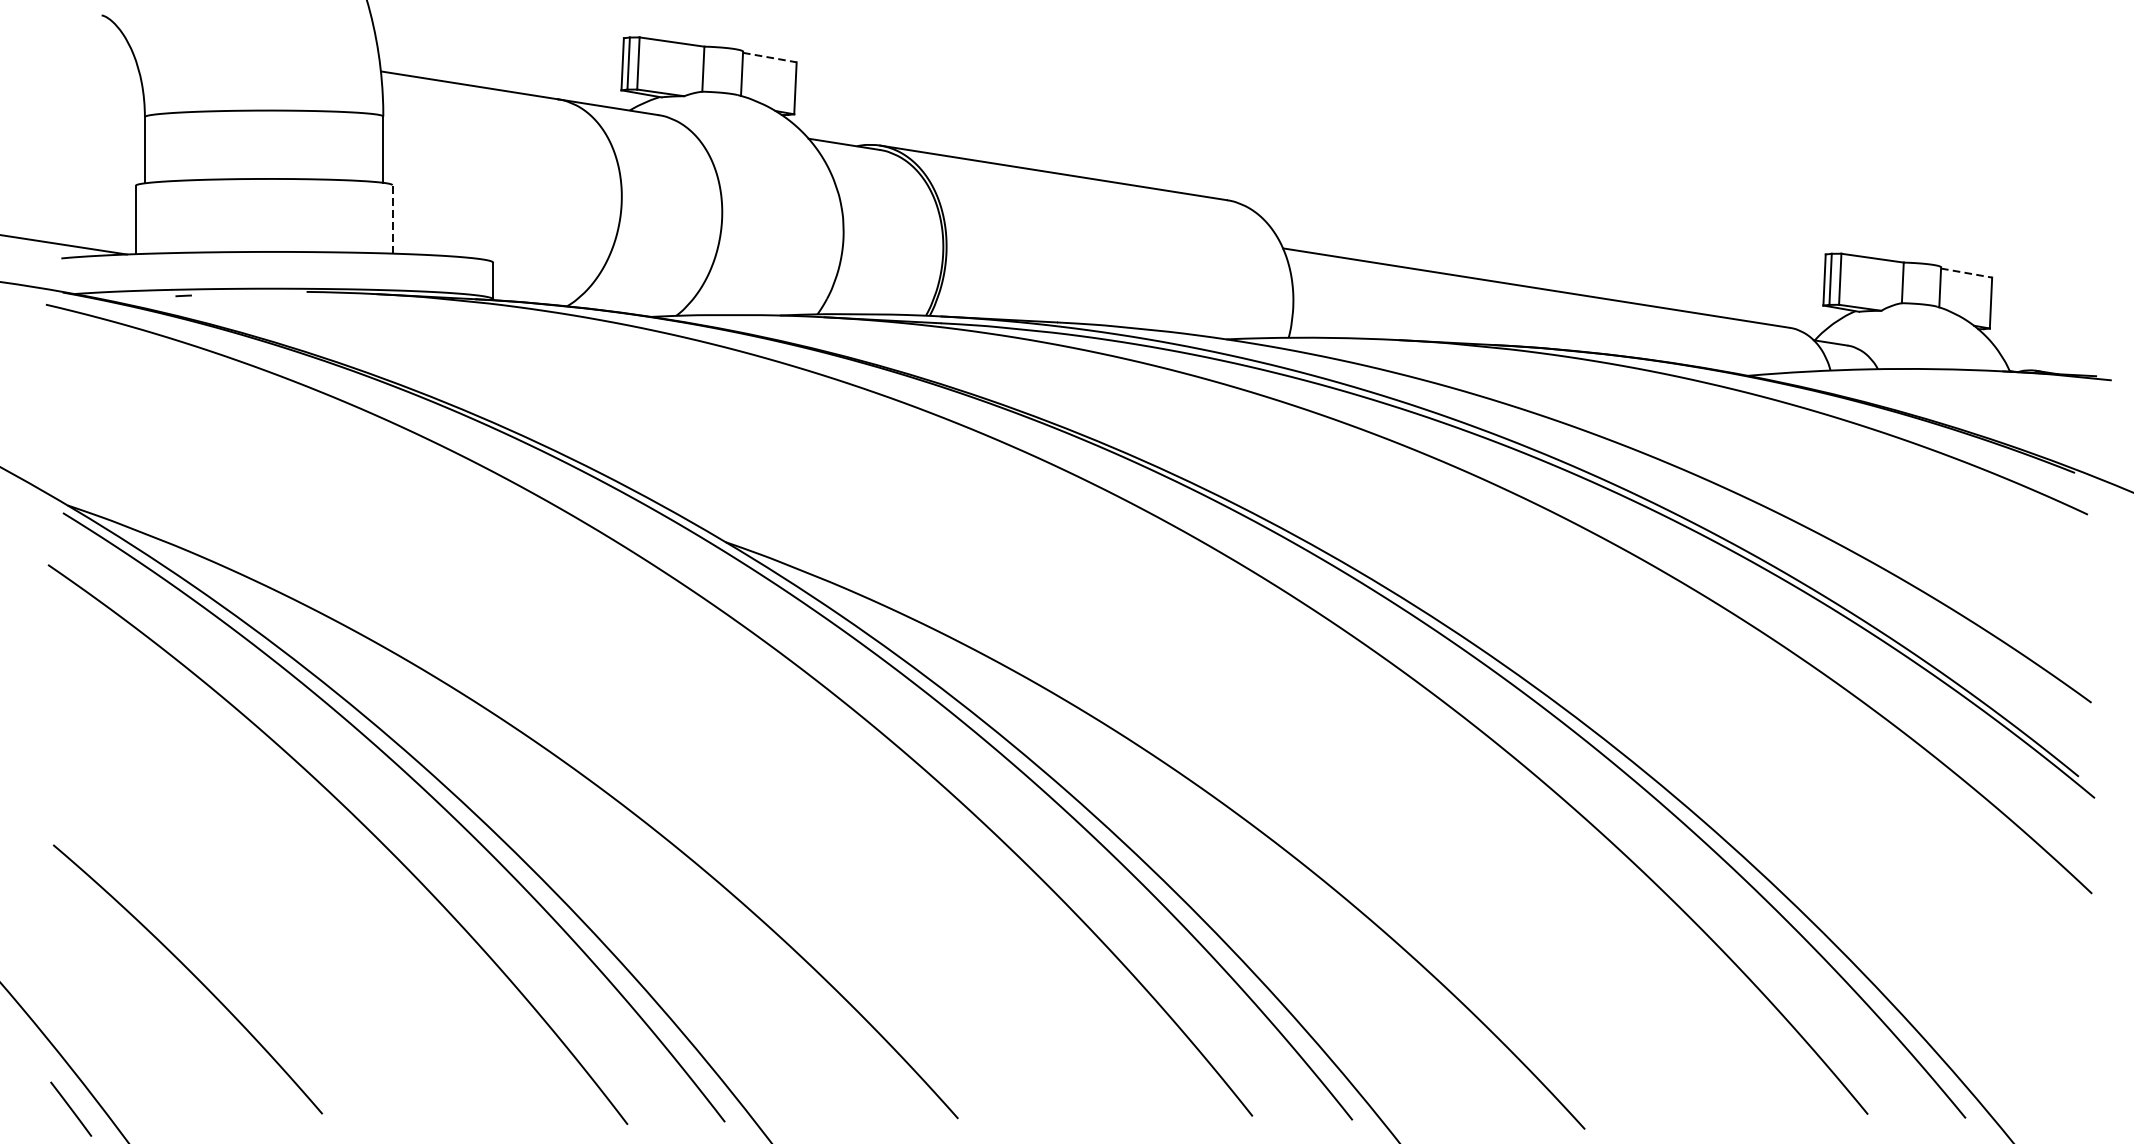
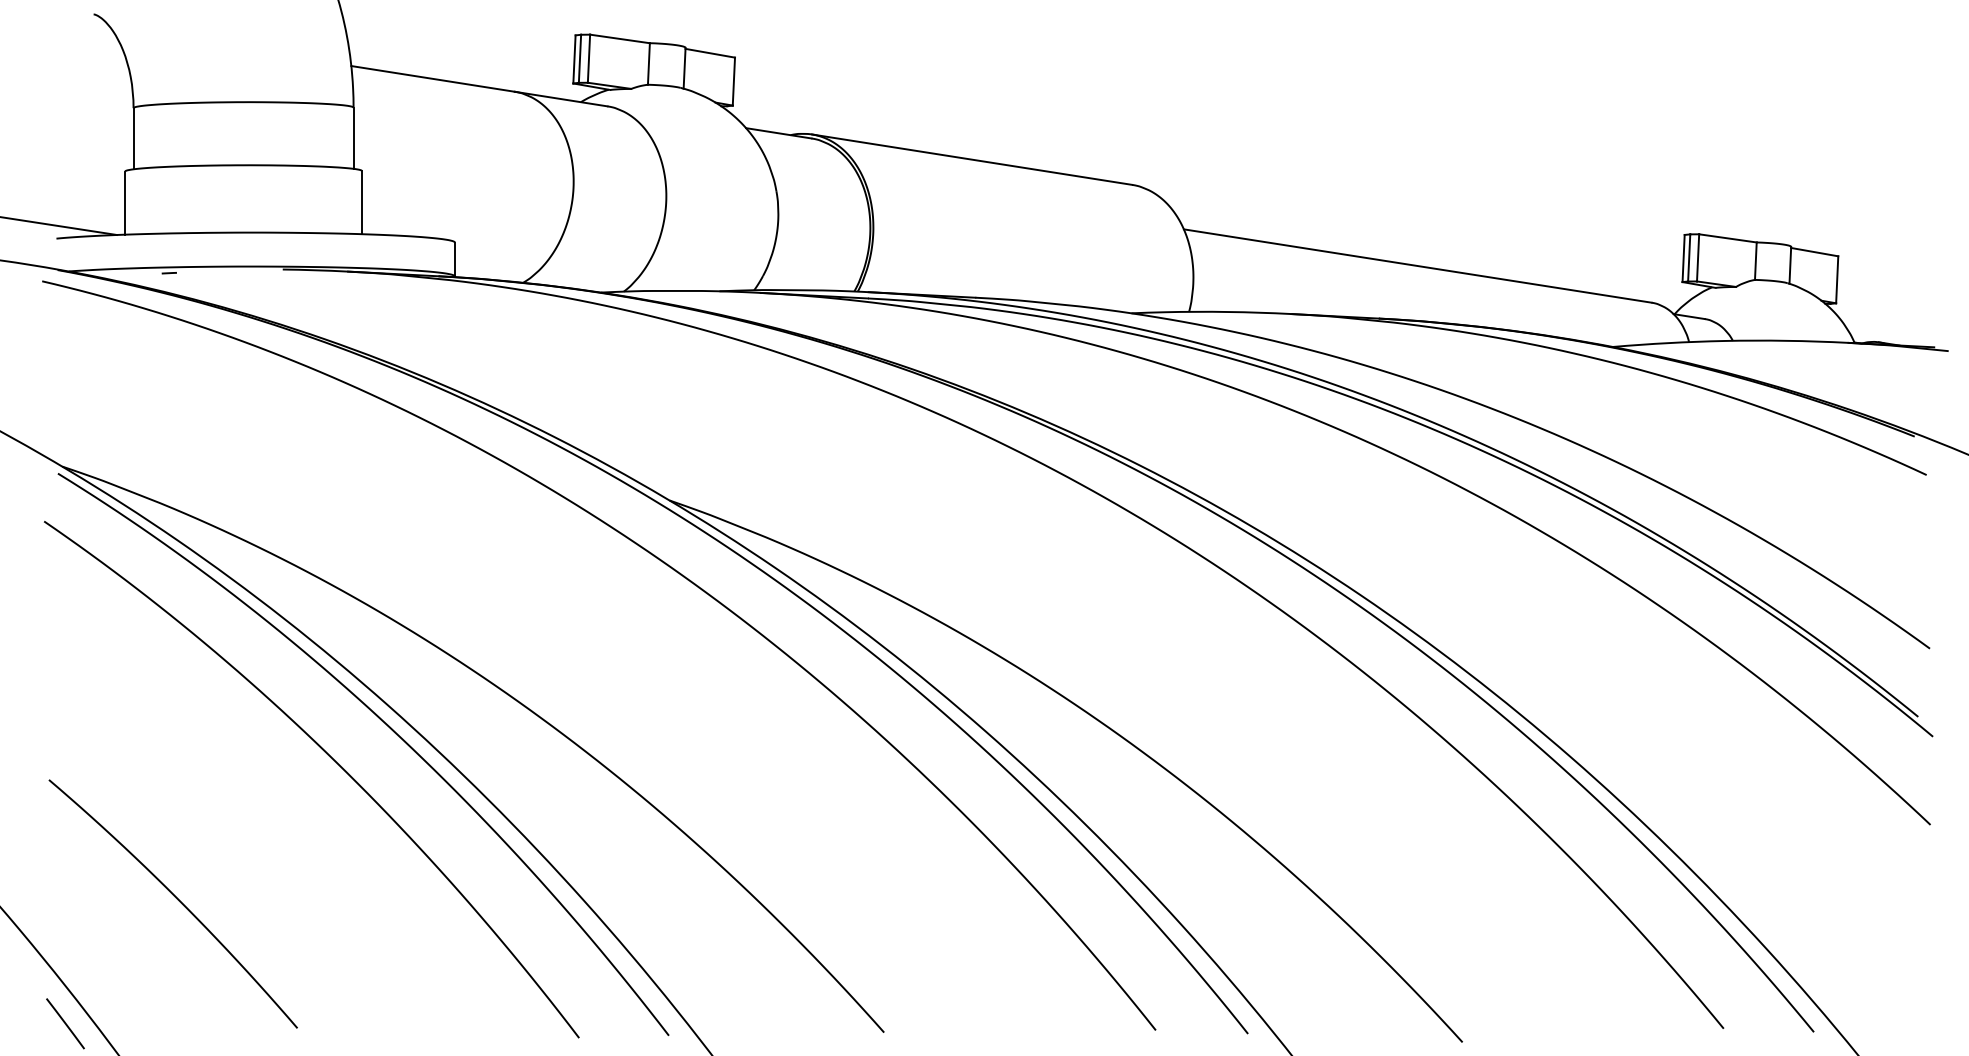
line: (770, 57) -> (710, 53), dashed -> solid
line: (393, 219) -> (362, 202), dashed -> solid
line: (1966, 273) -> (1814, 252), dashed -> solid

